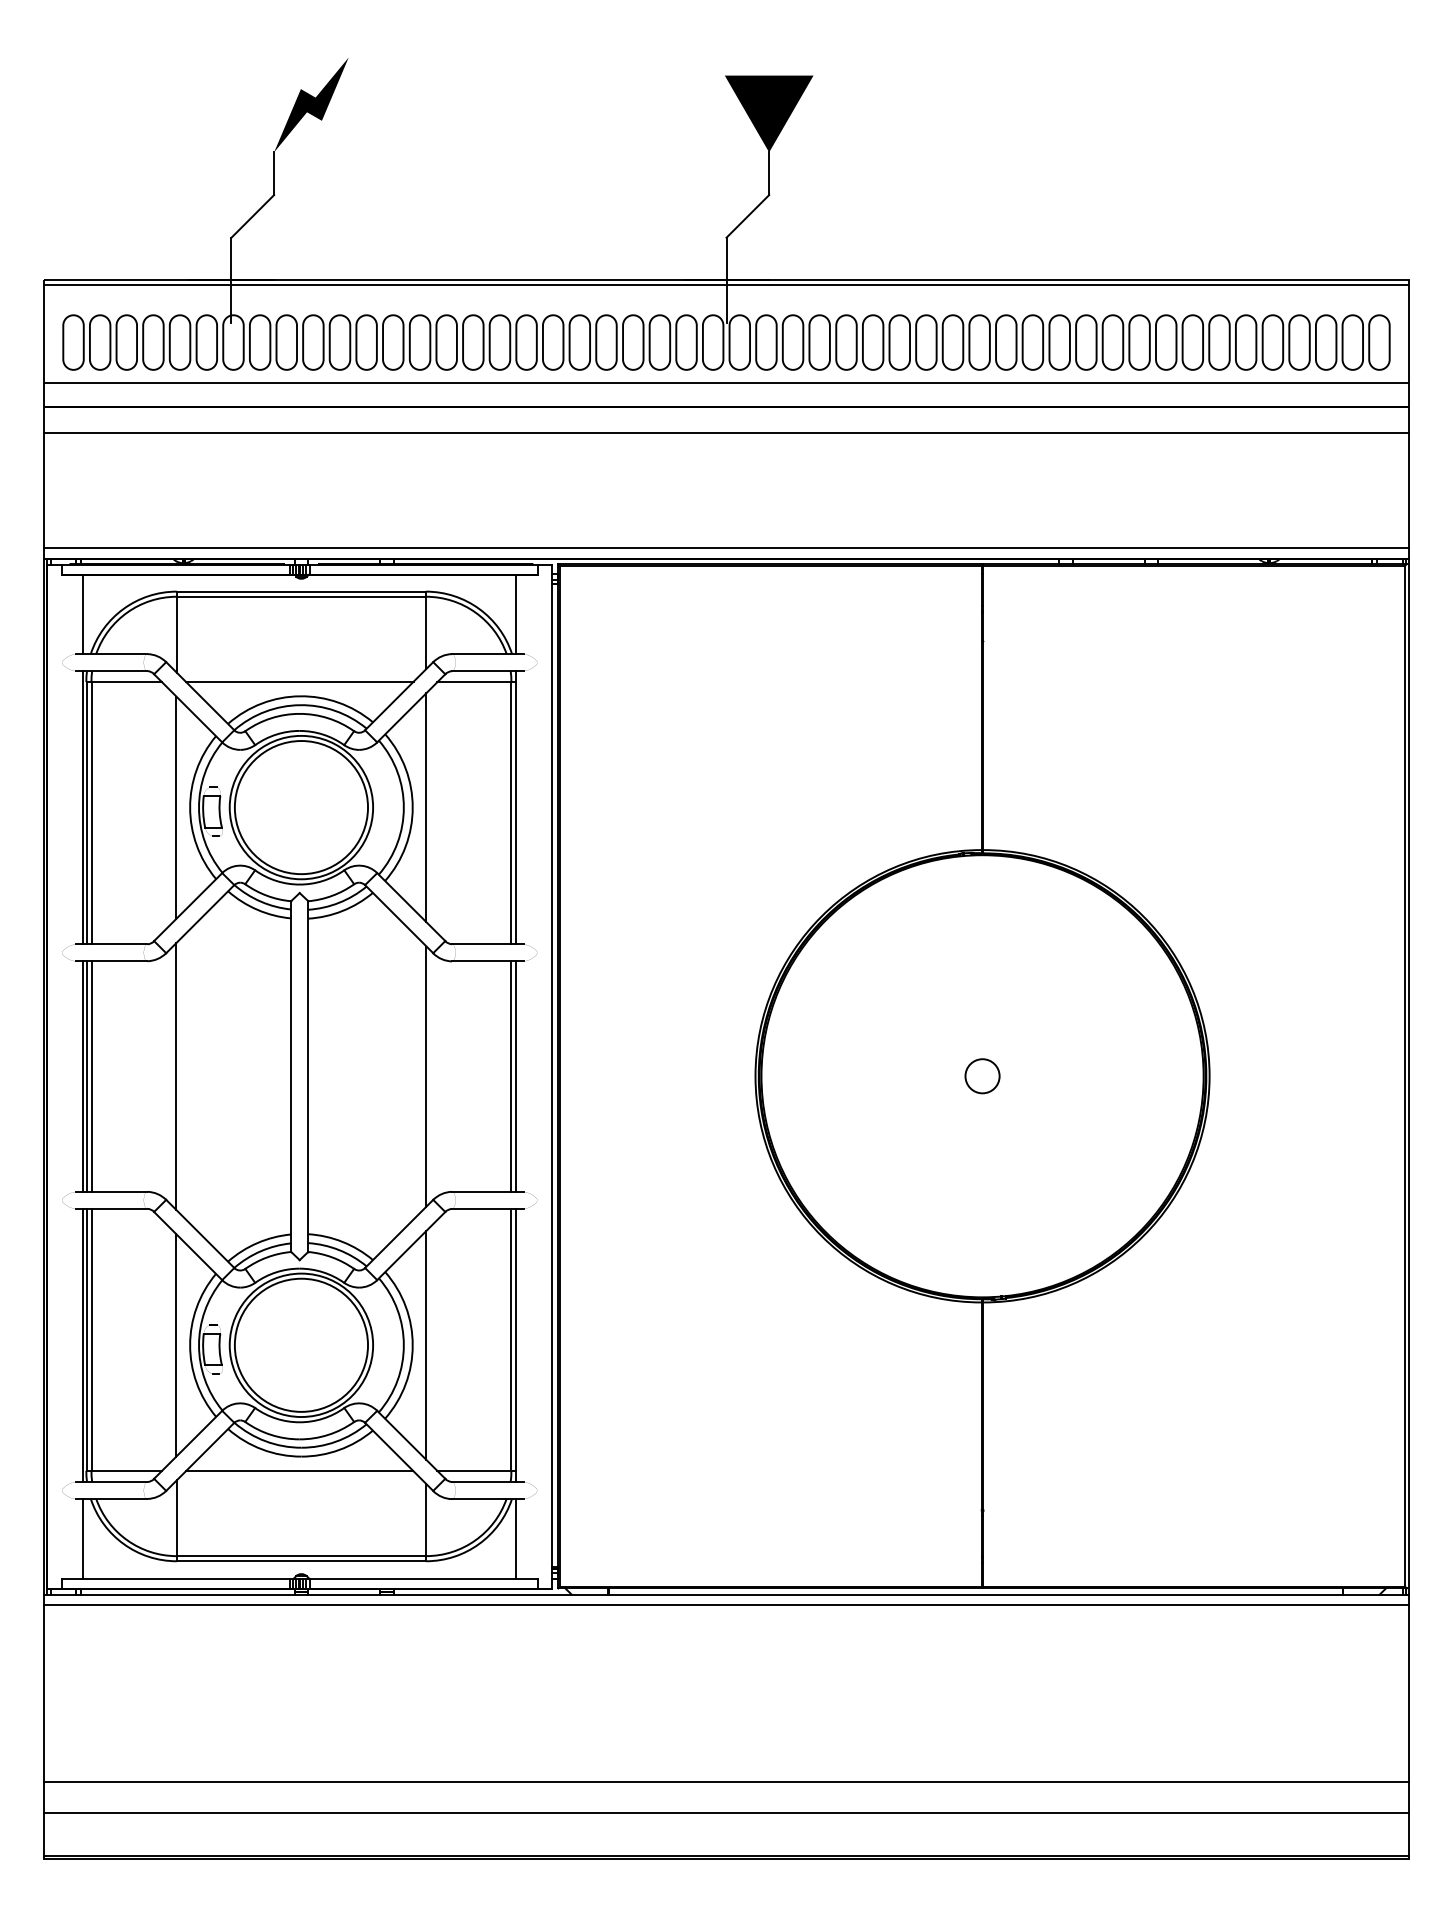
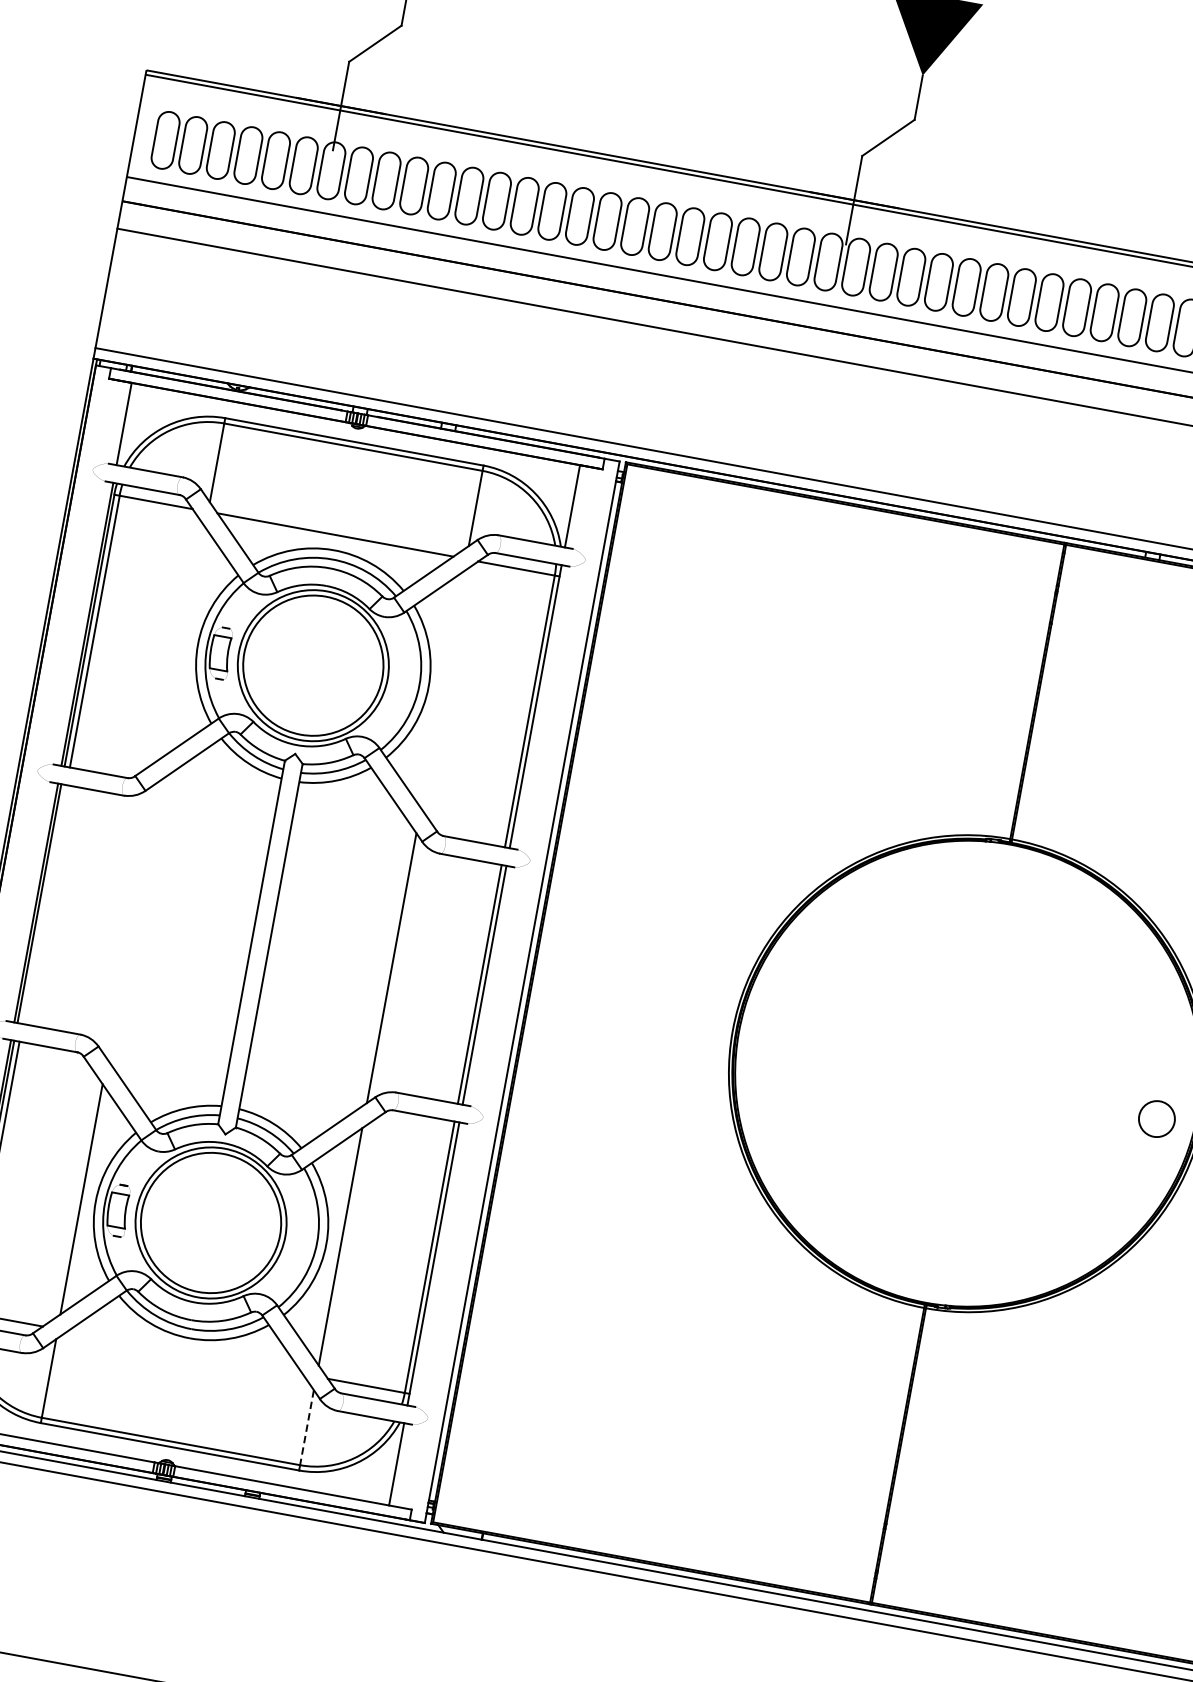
line: (176, 807) -> (183, 641), removed
line: (426, 807) -> (442, 689), removed
line: (91, 1076) -> (44, 904), removed
line: (176, 1076) -> (132, 920), removed
circle: (982, 1076) -> (1156, 1119), moved
line: (299, 1471) -> (185, 1353), removed
line: (426, 1520) -> (307, 1428), solid -> dashed

